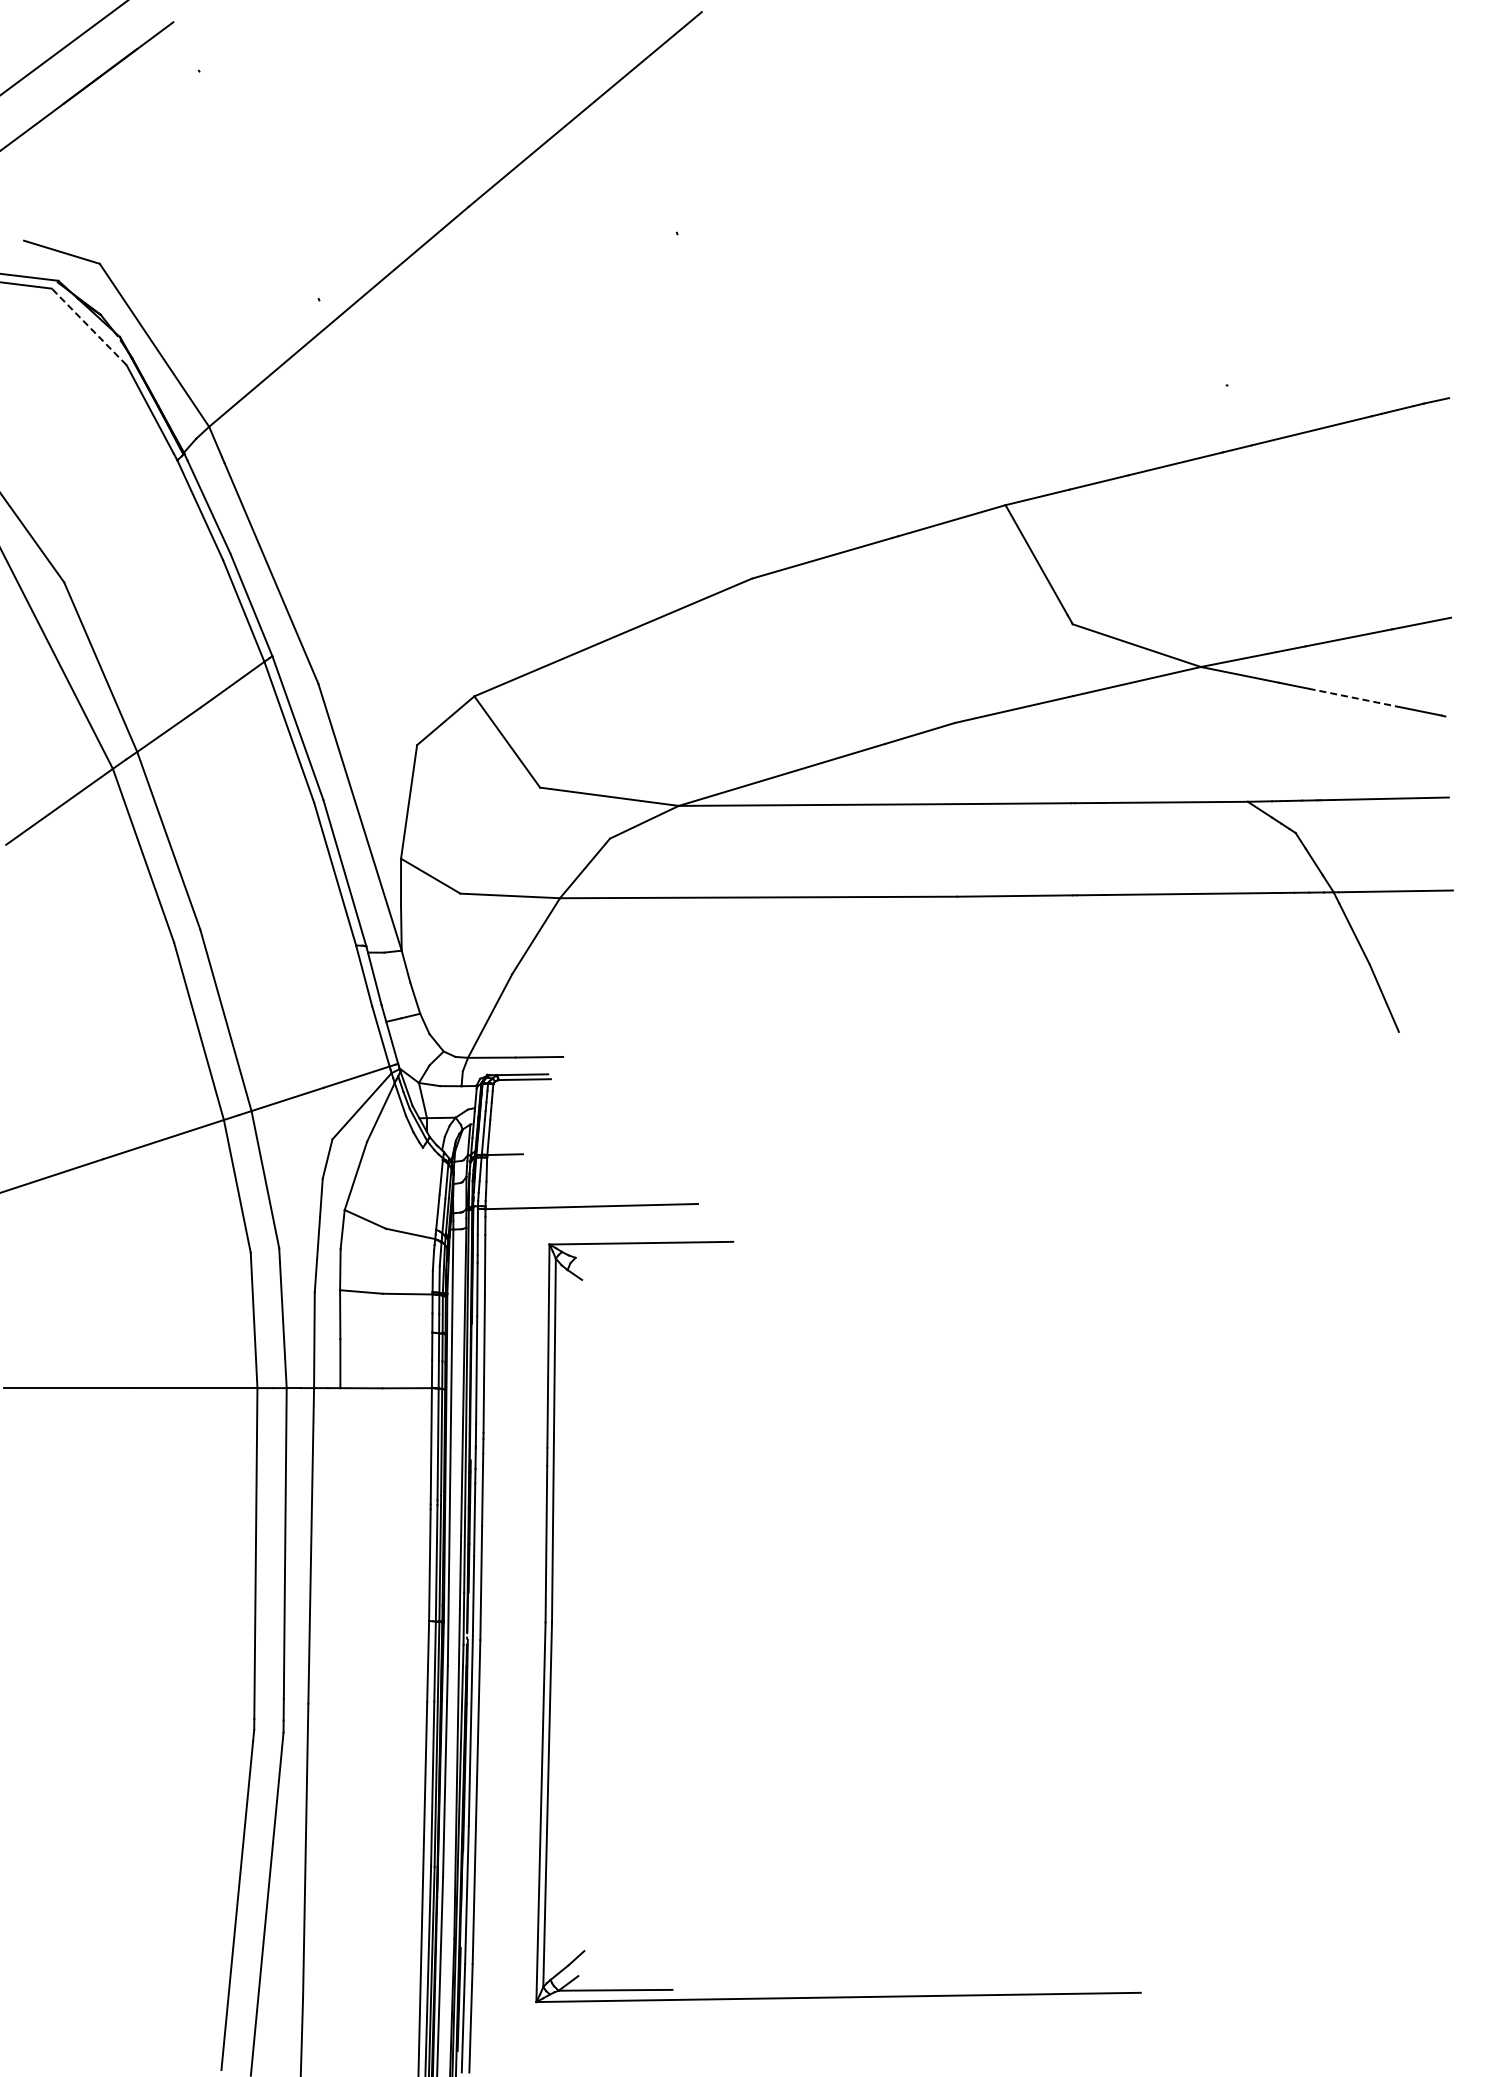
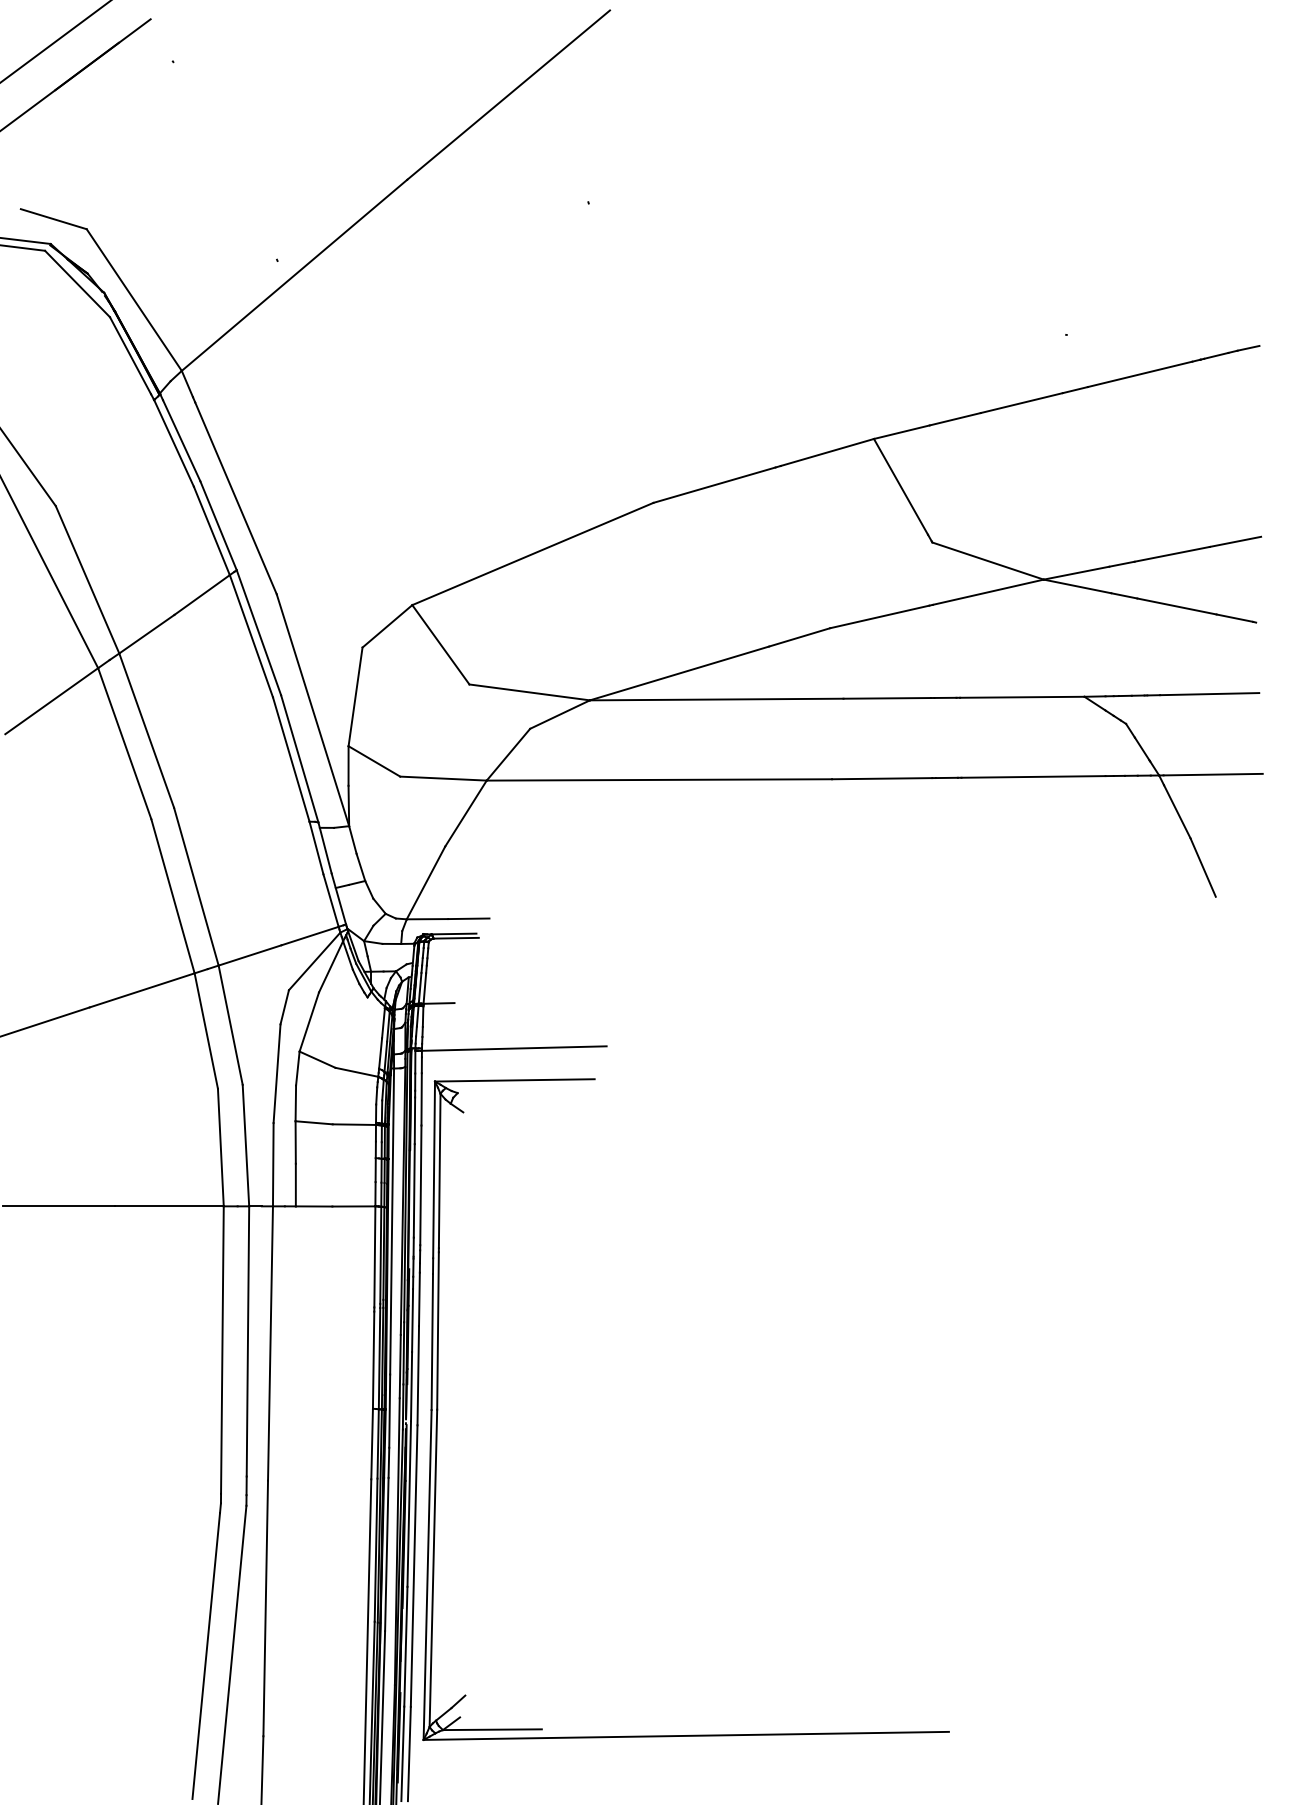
line: (88, 326) -> (76, 283), dashed -> solid
line: (1354, 697) -> (1177, 606), dashed -> solid
part: (553, 1608) -> (438, 1397), moved

